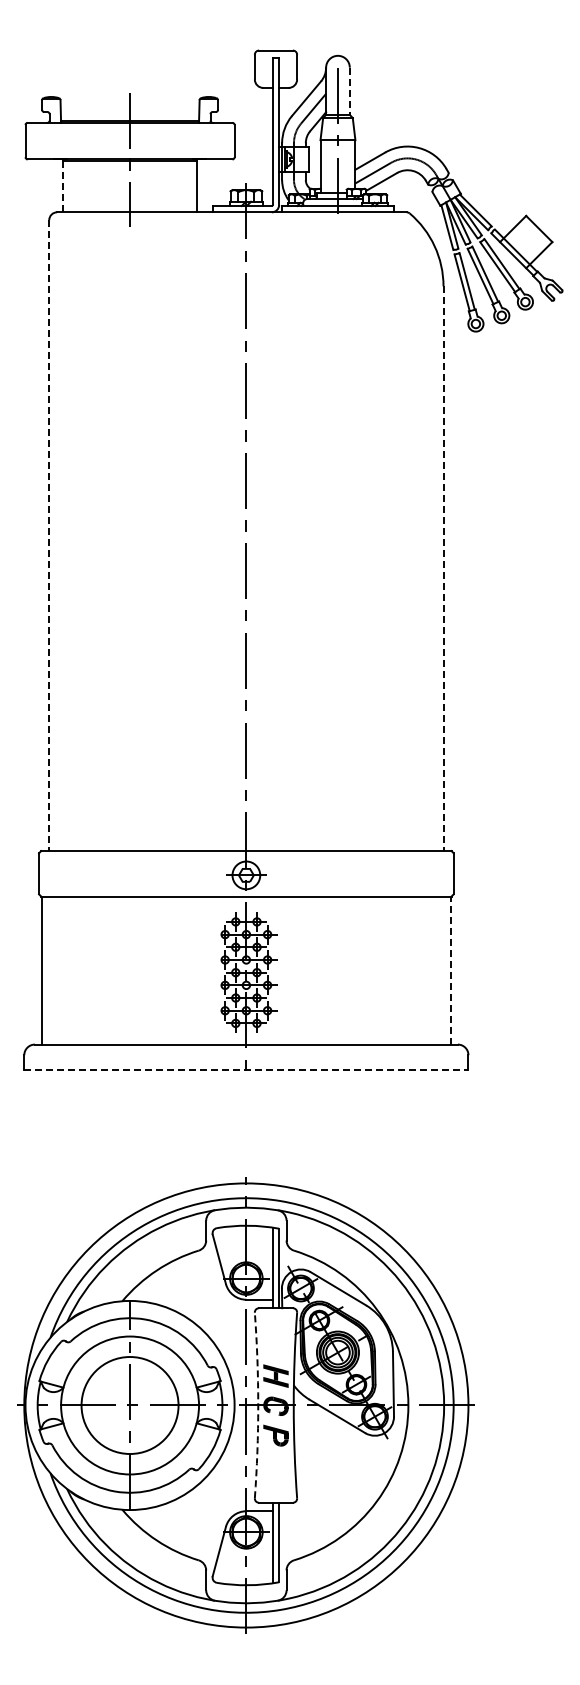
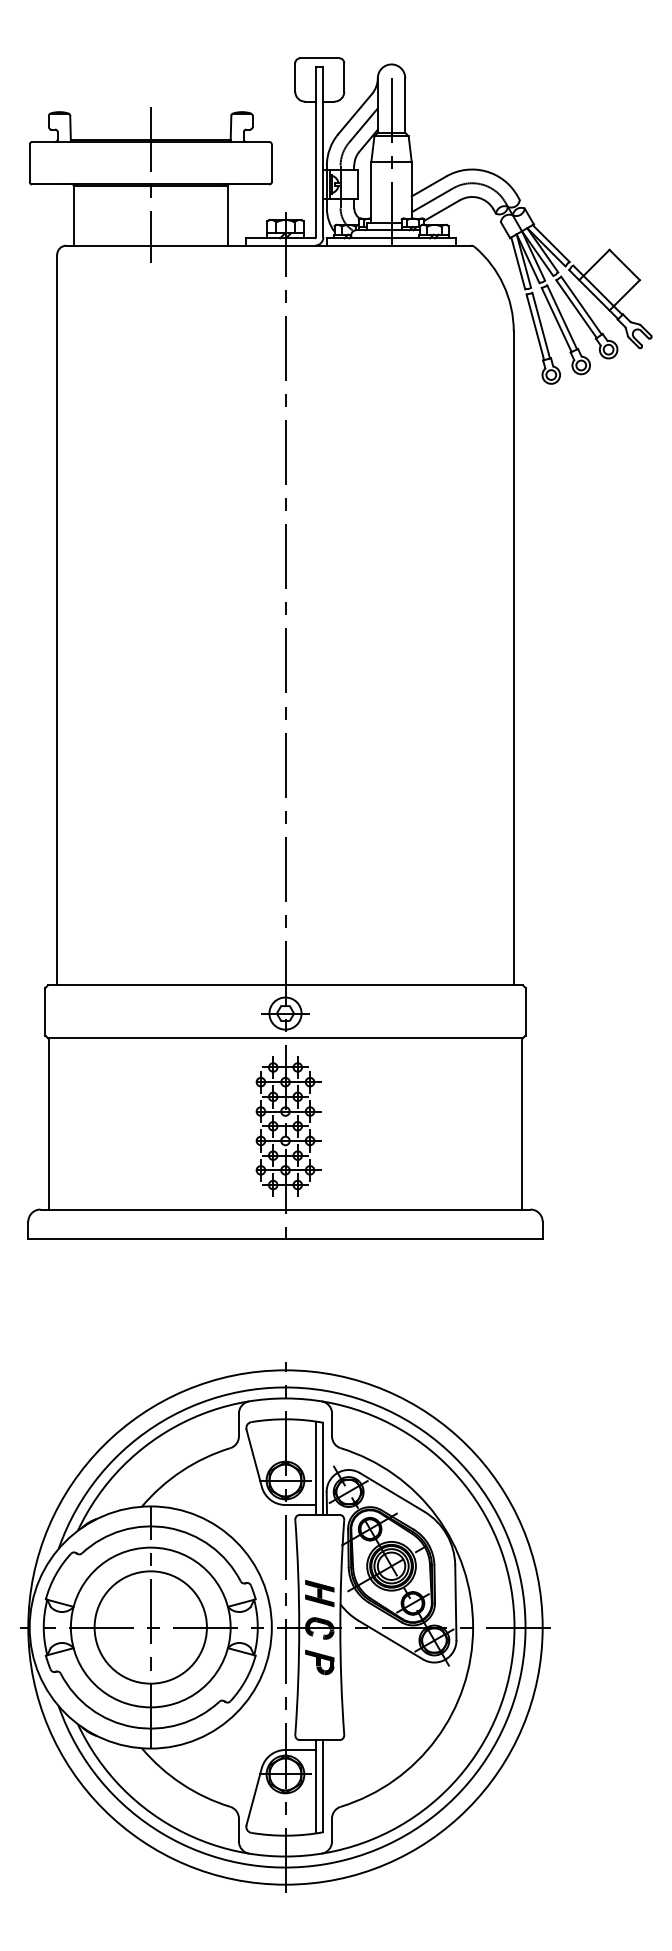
line: (349, 91) -> (404, 105), dashed -> solid
line: (63, 186) -> (73, 215), dashed -> solid
line: (49, 536) -> (57, 621), dashed -> solid
line: (443, 569) -> (513, 659), dashed -> solid
line: (450, 970) -> (521, 1123), dashed -> solid
line: (246, 1069) -> (285, 1238), dashed -> solid
arc: (258, 1405) -> (299, 1627), dashed -> solid

